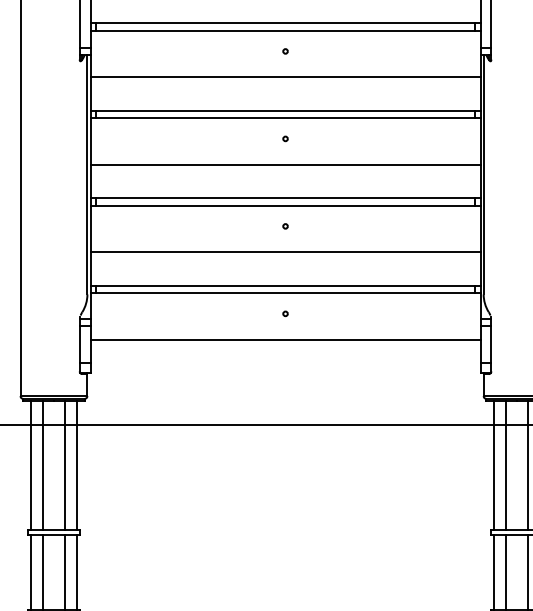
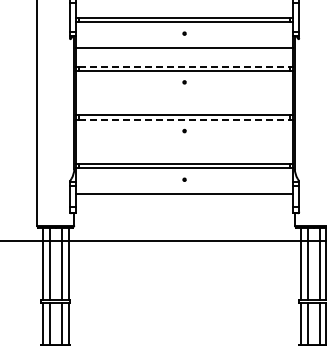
line: (285, 110) -> (184, 66), solid -> dashed
line: (285, 164) -> (184, 96), removed
line: (285, 205) -> (184, 119), solid -> dashed
line: (285, 252) -> (184, 145), removed

